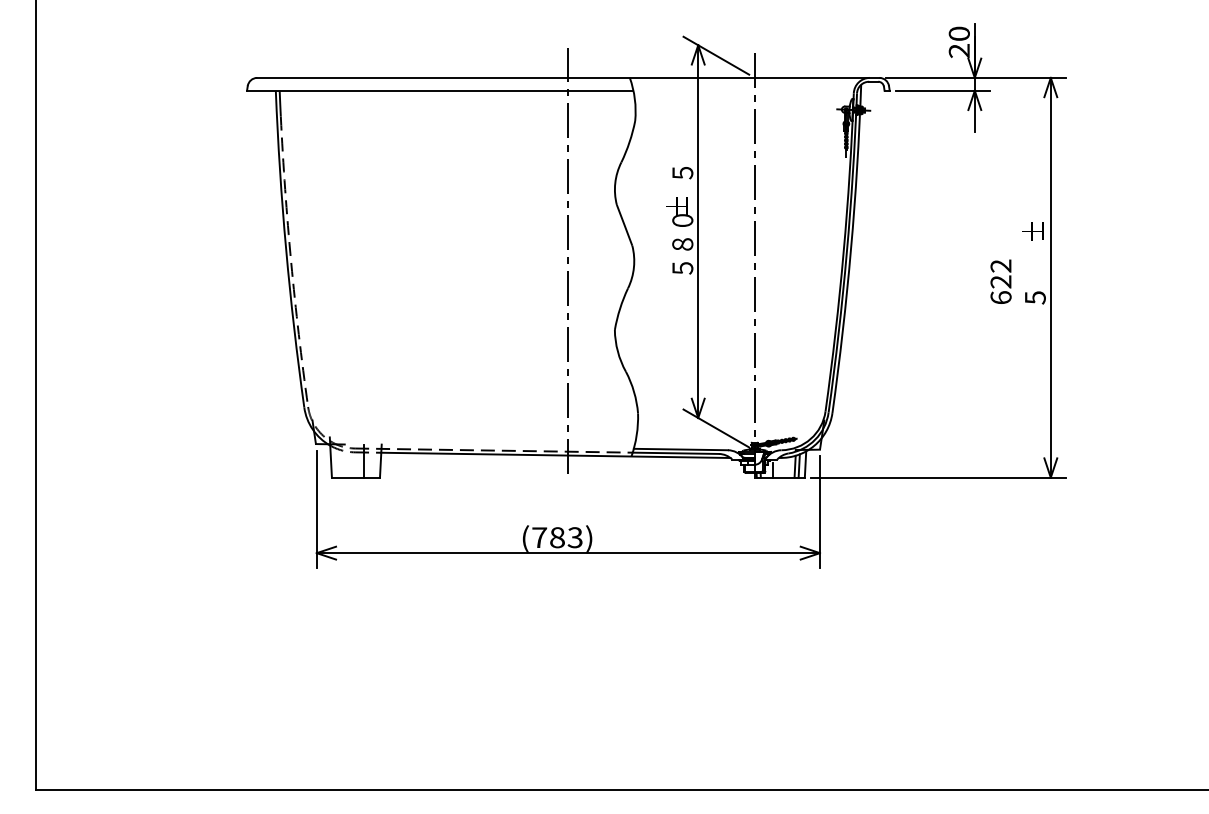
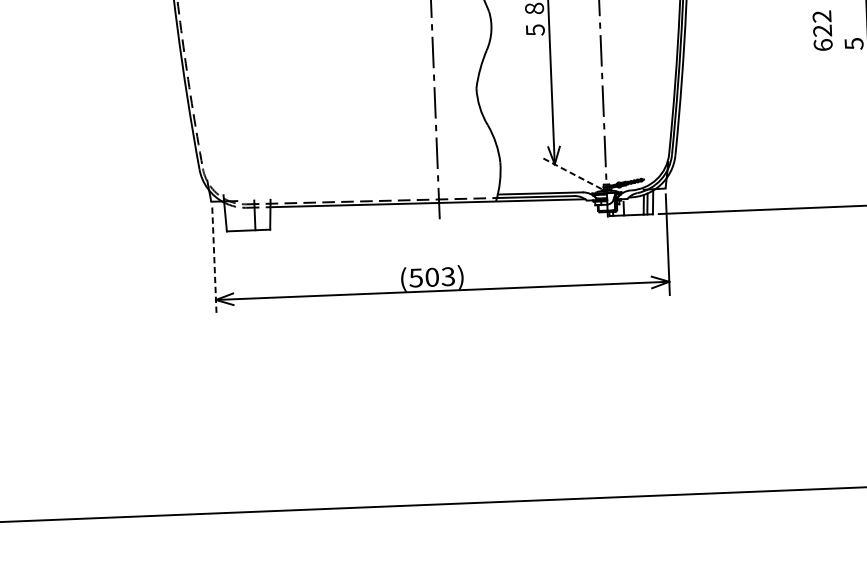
line: (716, 428) -> (571, 173), solid -> dashed
line: (316, 509) -> (214, 260), solid -> dashed
text: (547, 537) -> (423, 277), (783) -> (503)

